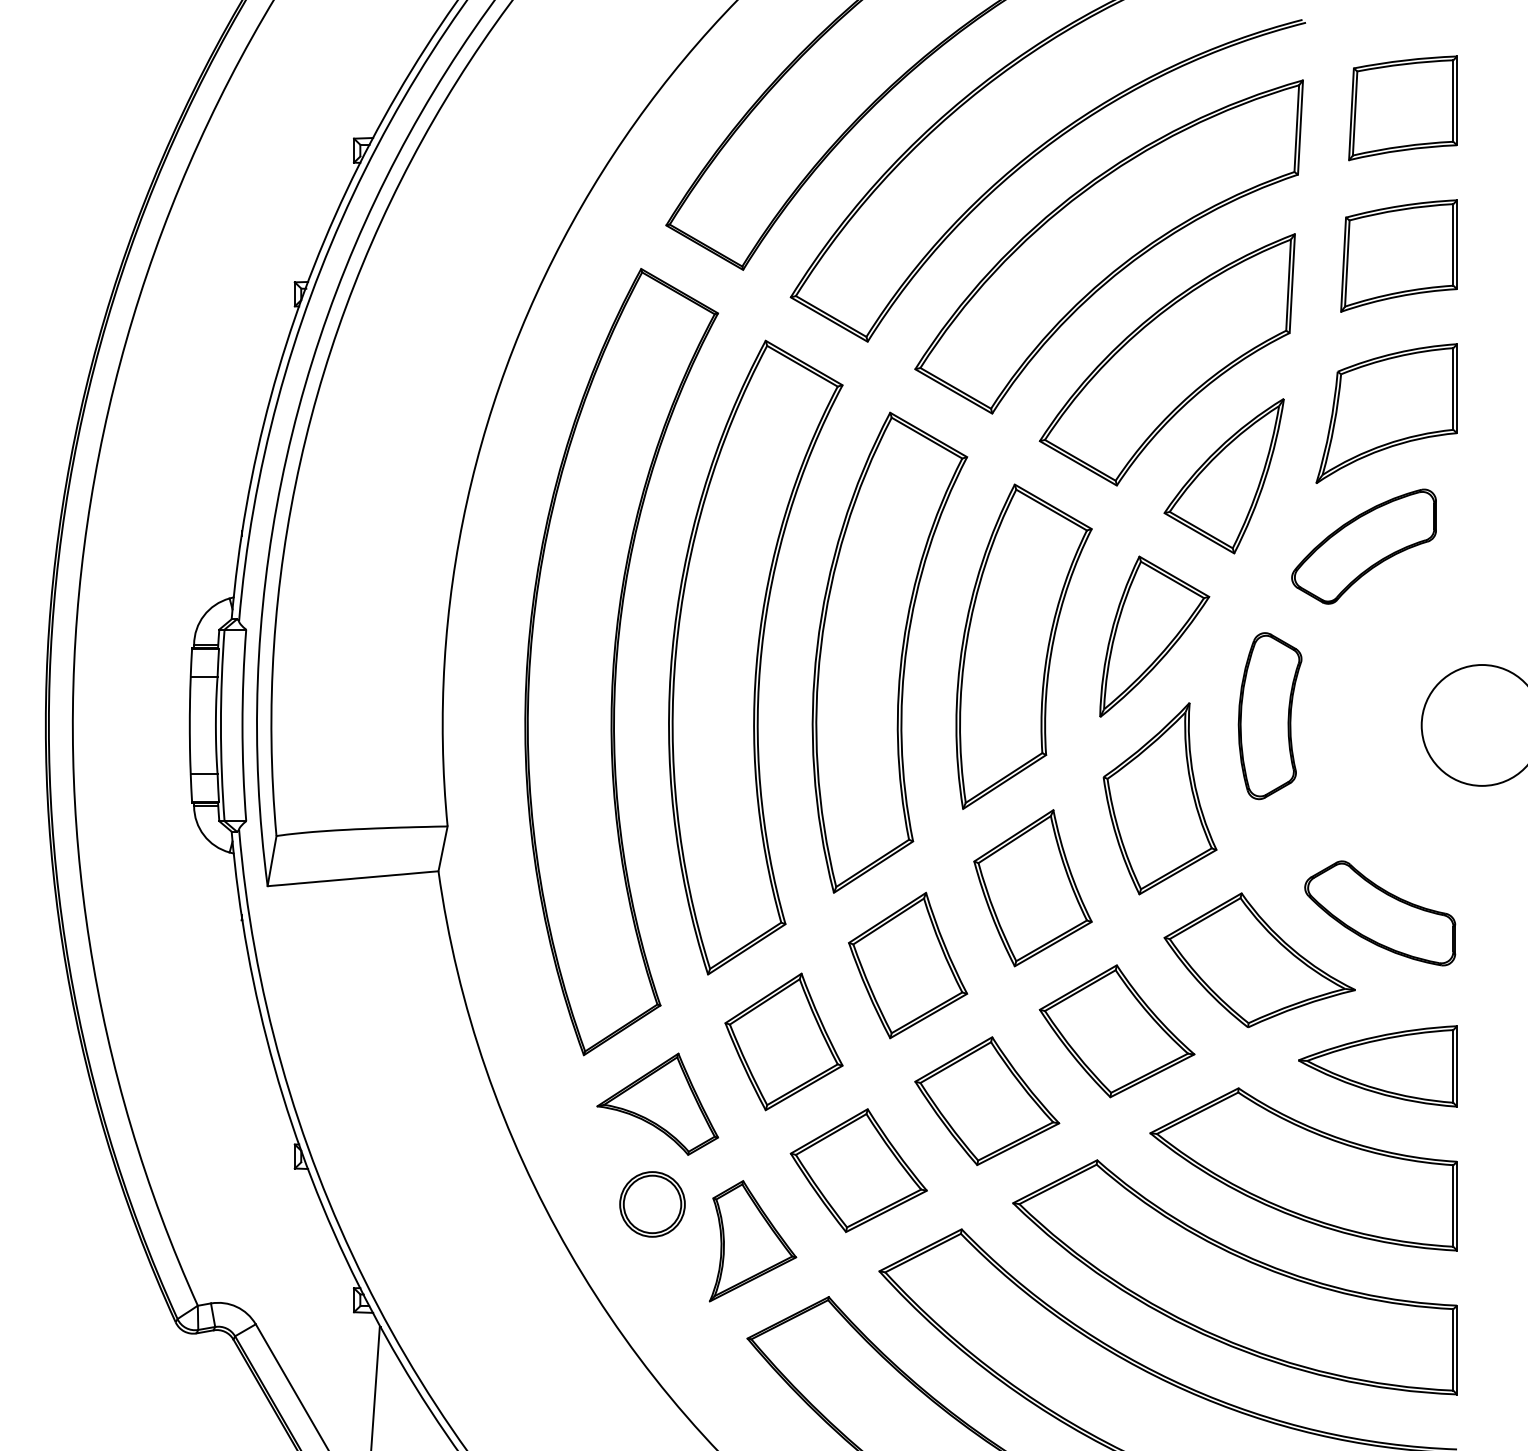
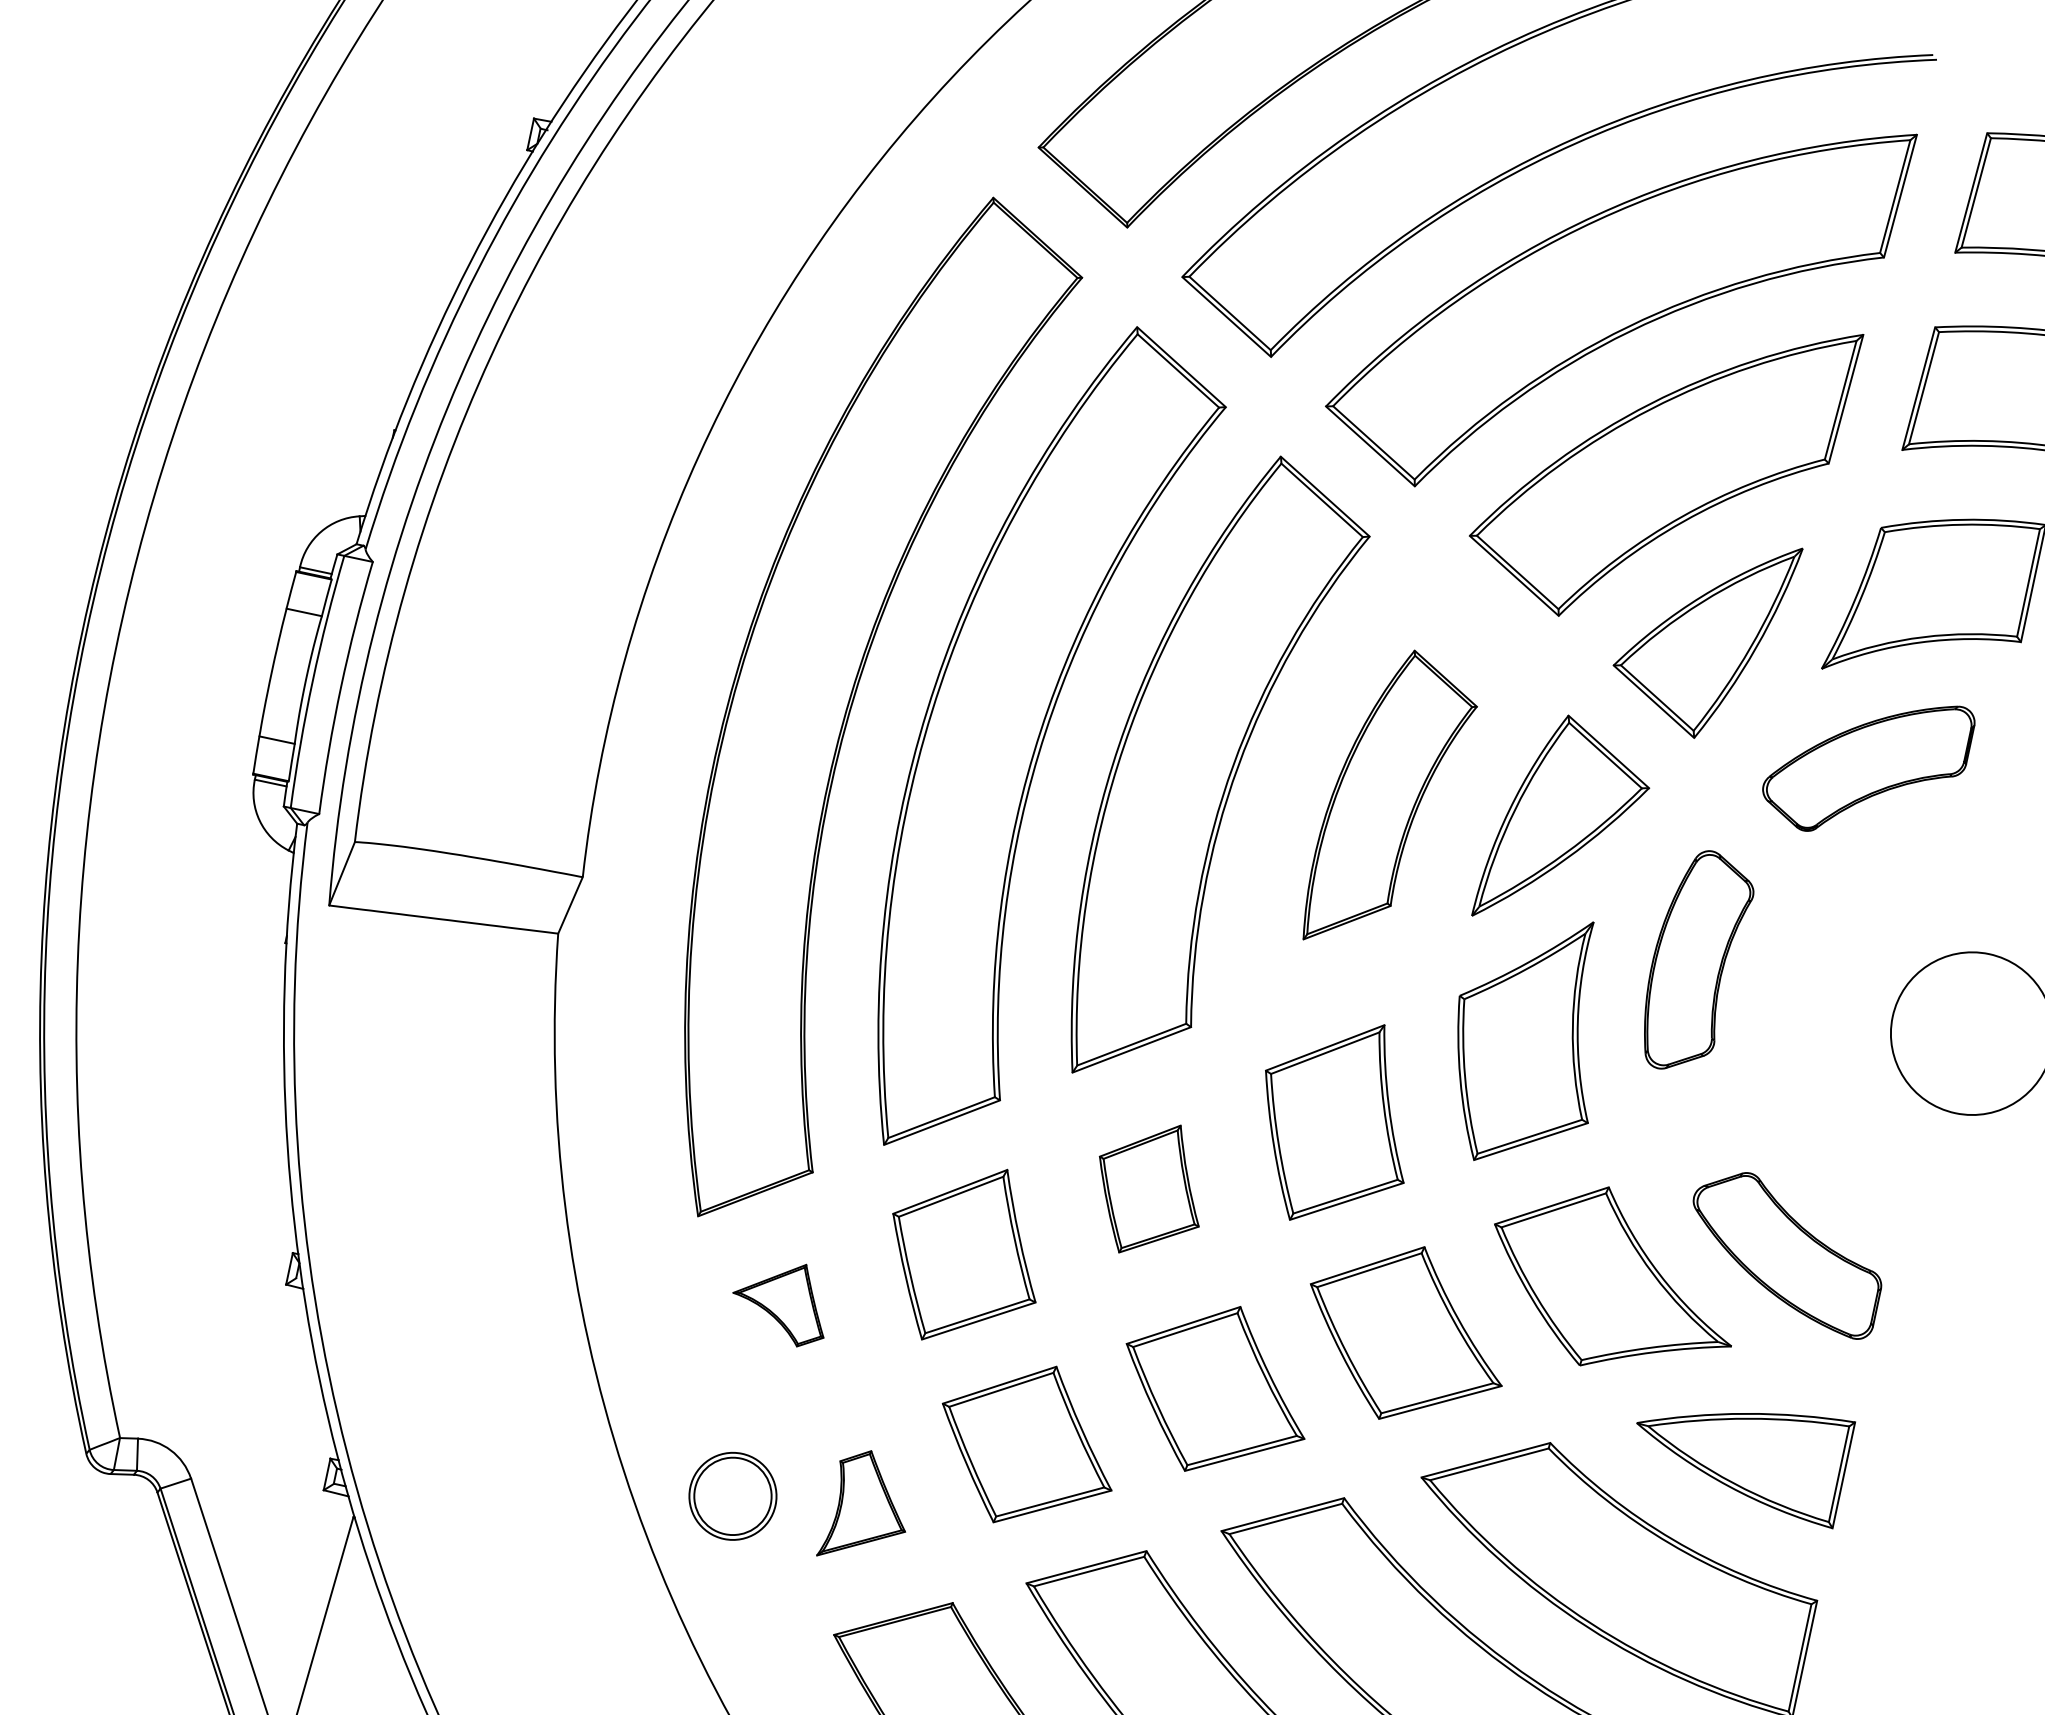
part: (1023, 646) -> (1390, 801), size x0.7
part: (908, 965) -> (1150, 1189), size x0.7
part: (657, 1103) -> (781, 1300), size x0.6
part: (652, 1204) -> (732, 1496), moved
part: (752, 1241) -> (867, 1508), size x0.7

